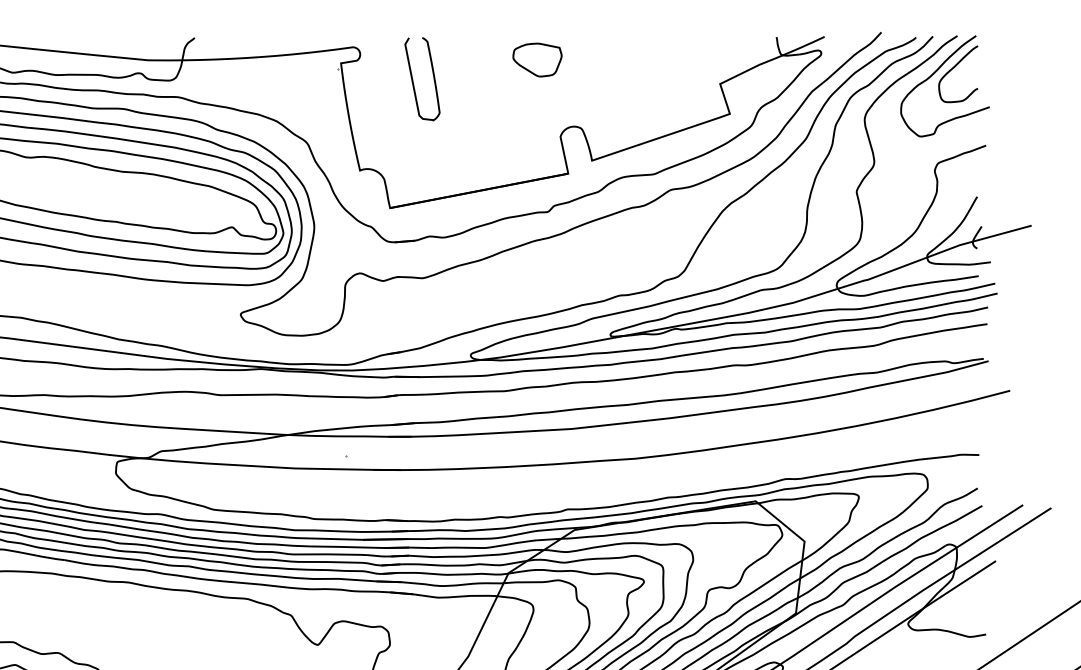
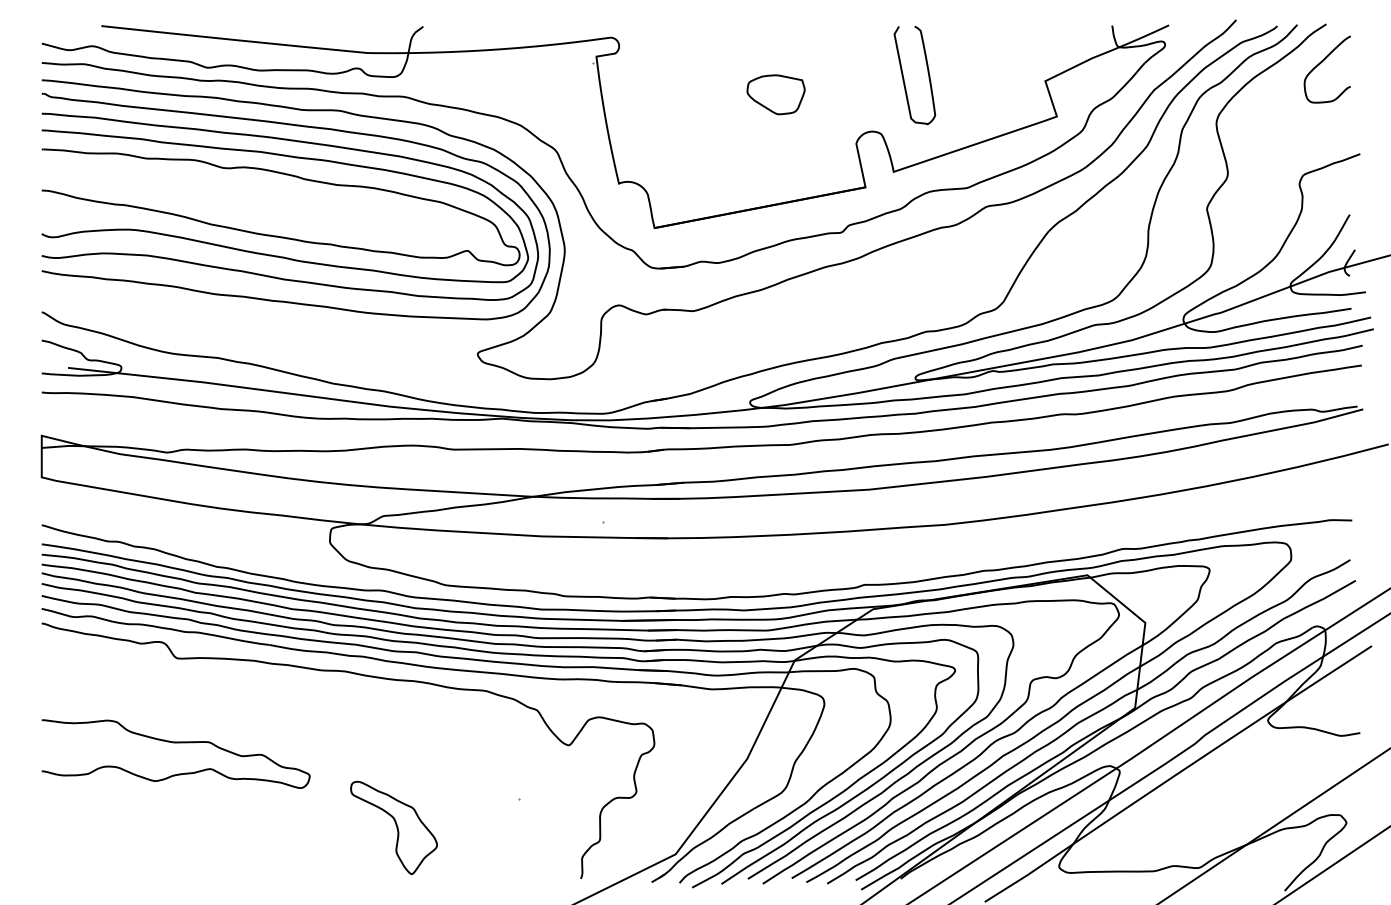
part: (537, 59) -> (775, 94), moved
curve: (933, 74) -> (1298, 69), removed
curve: (413, 81) -> (904, 78), moved

